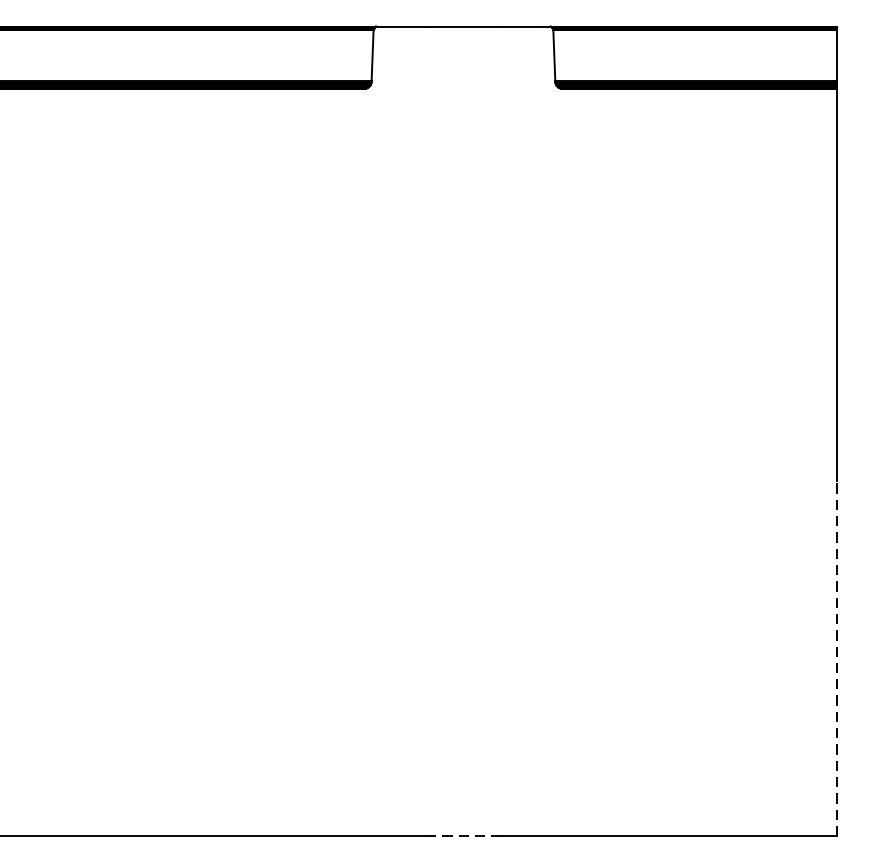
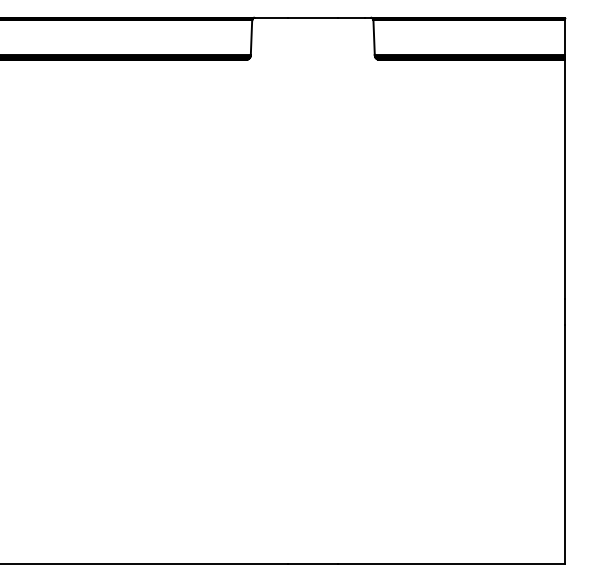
line: (836, 658) -> (564, 444), dashed -> solid
line: (464, 836) -> (313, 564), dashed -> solid

